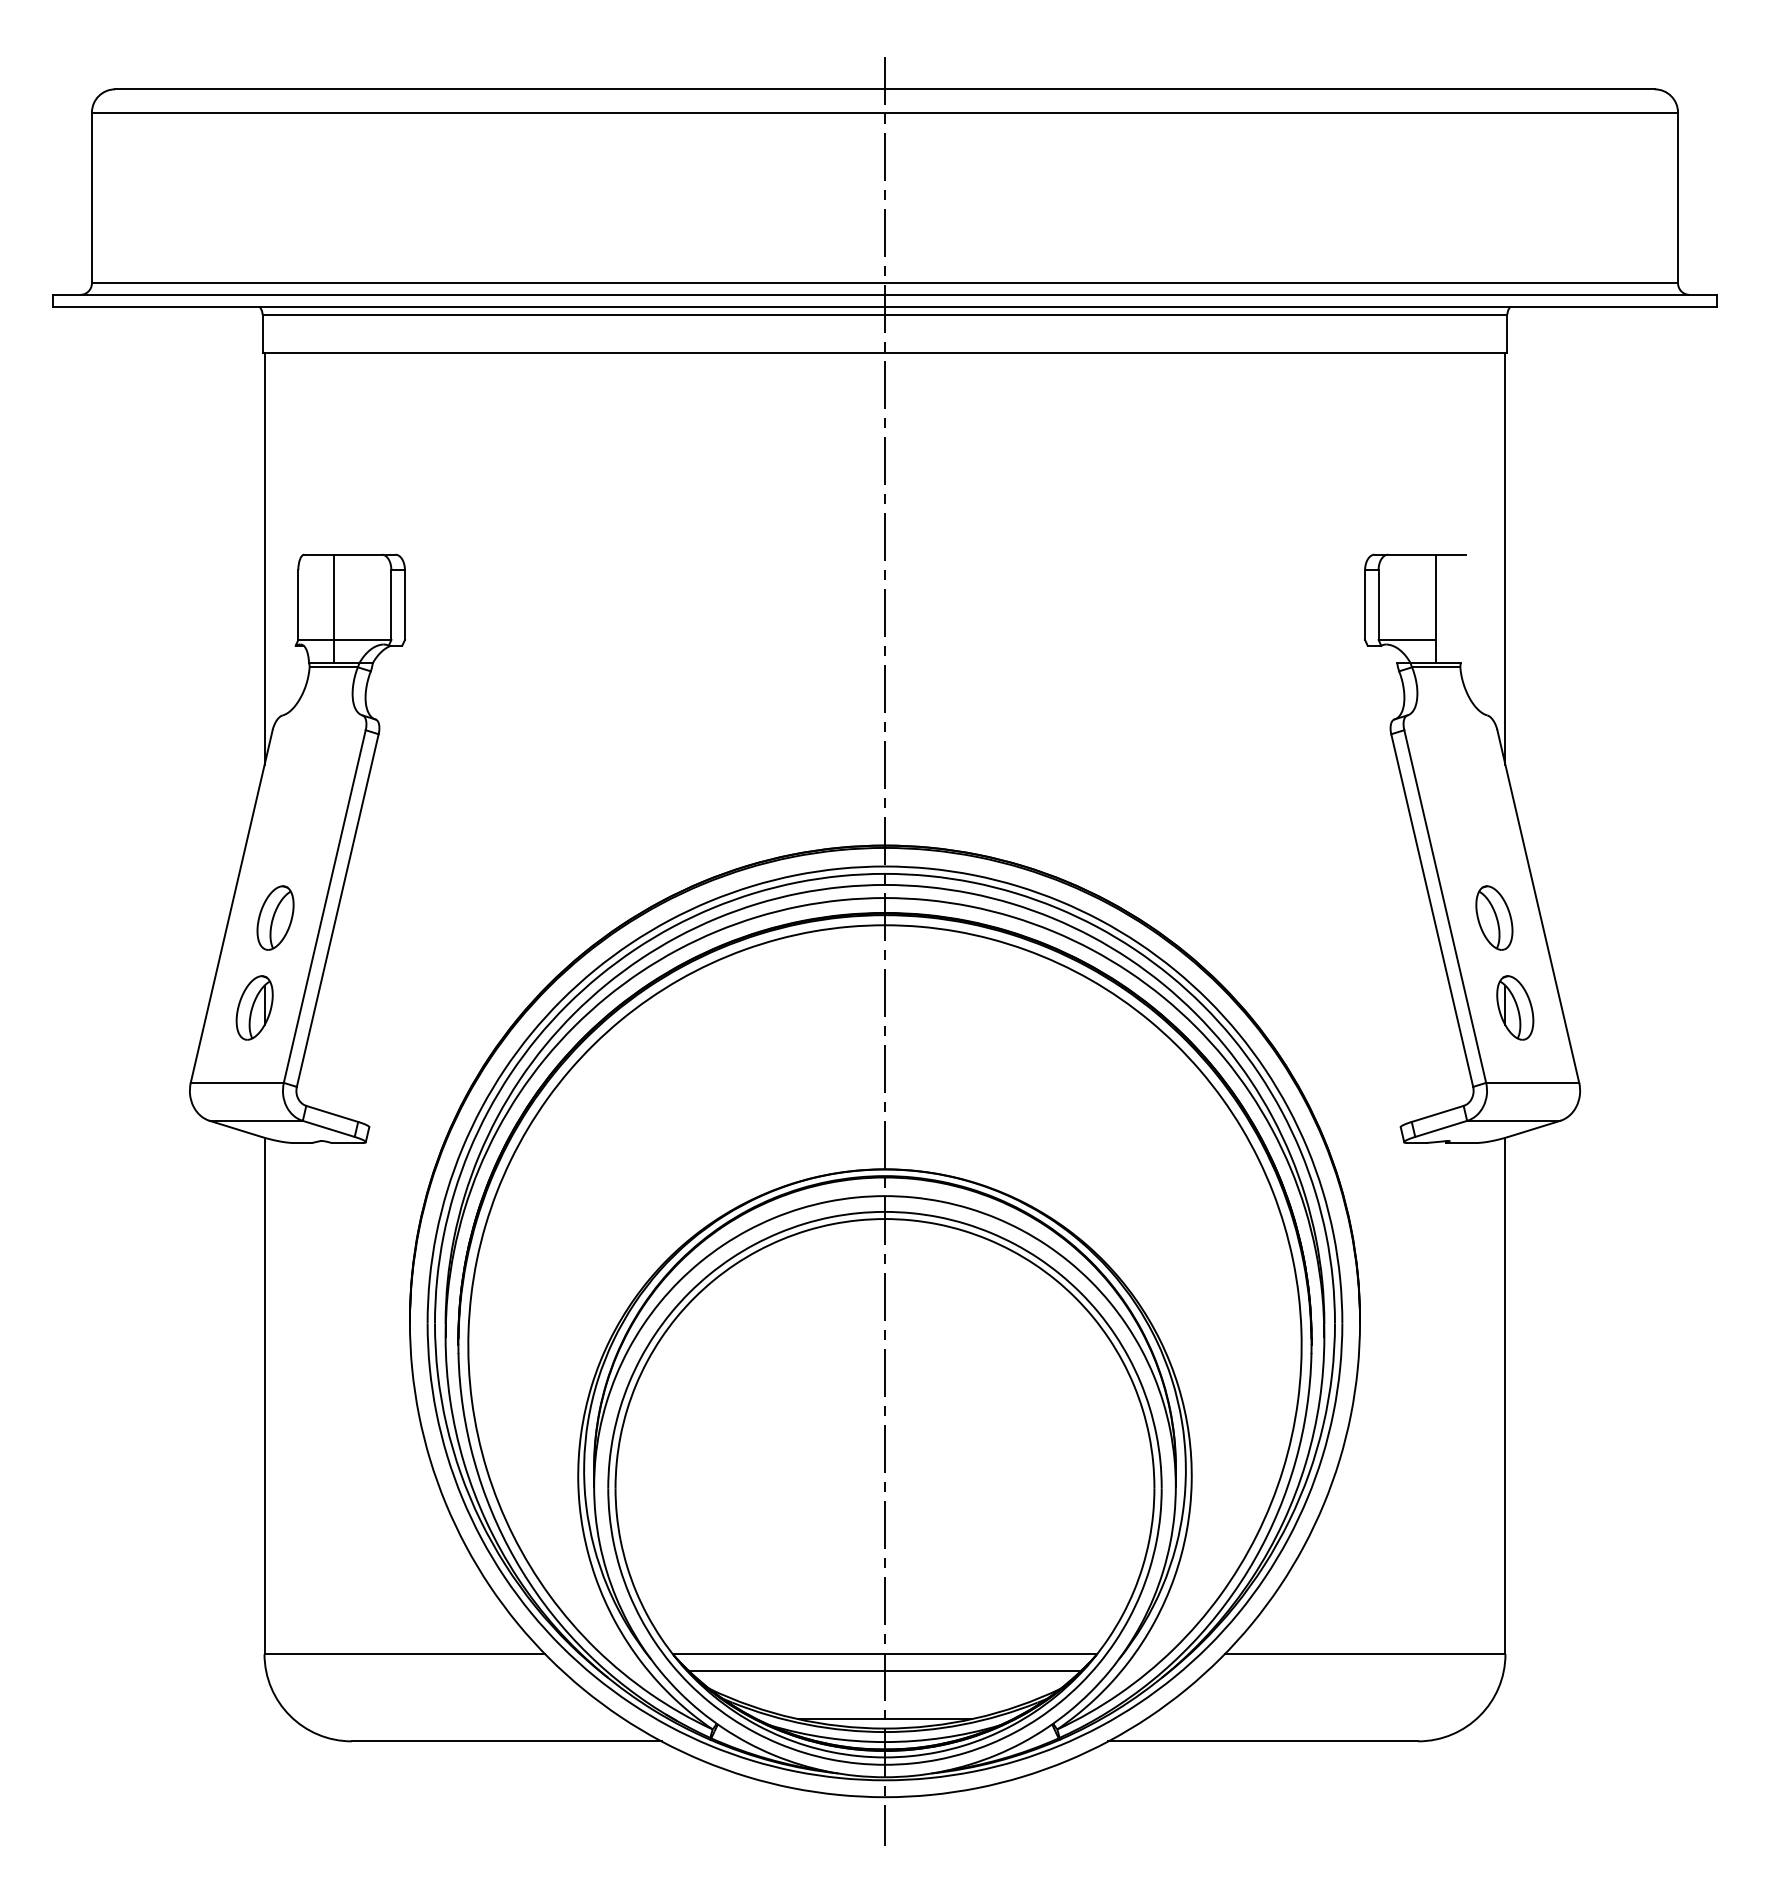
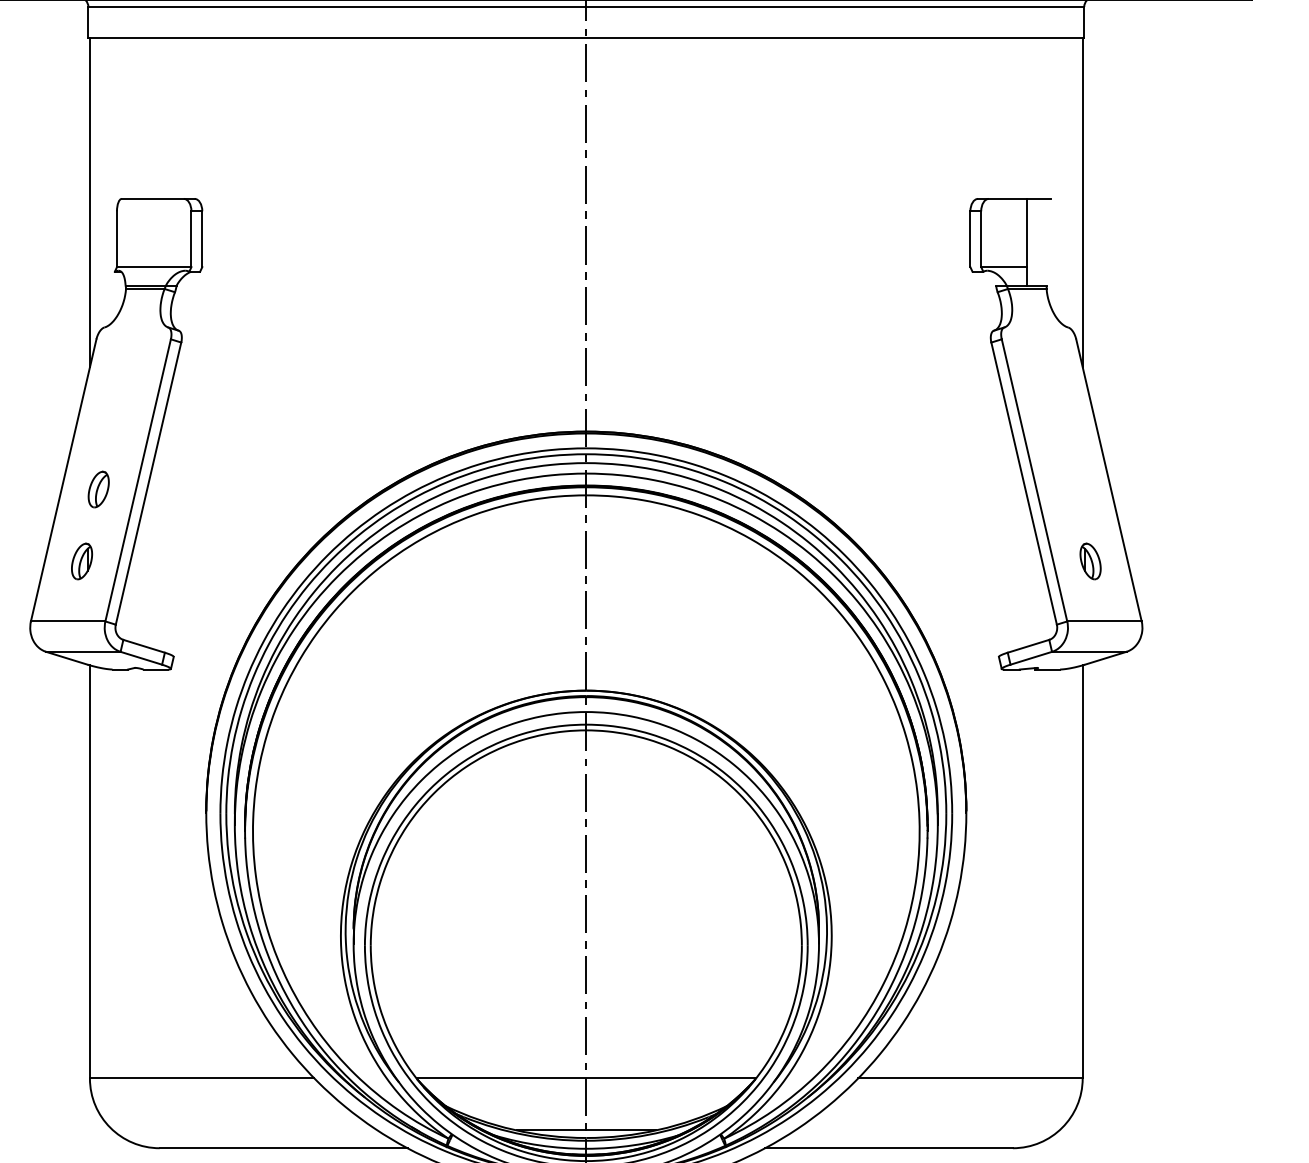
line: (334, 608) -> (145, 241), removed
part: (275, 917) -> (98, 489), size x0.7
part: (1494, 917) -> (1073, 489), removed
part: (254, 1007) -> (81, 561), size x0.7
part: (1515, 1007) -> (1090, 561), size x0.7
line: (884, 1670) -> (585, 1091), removed

